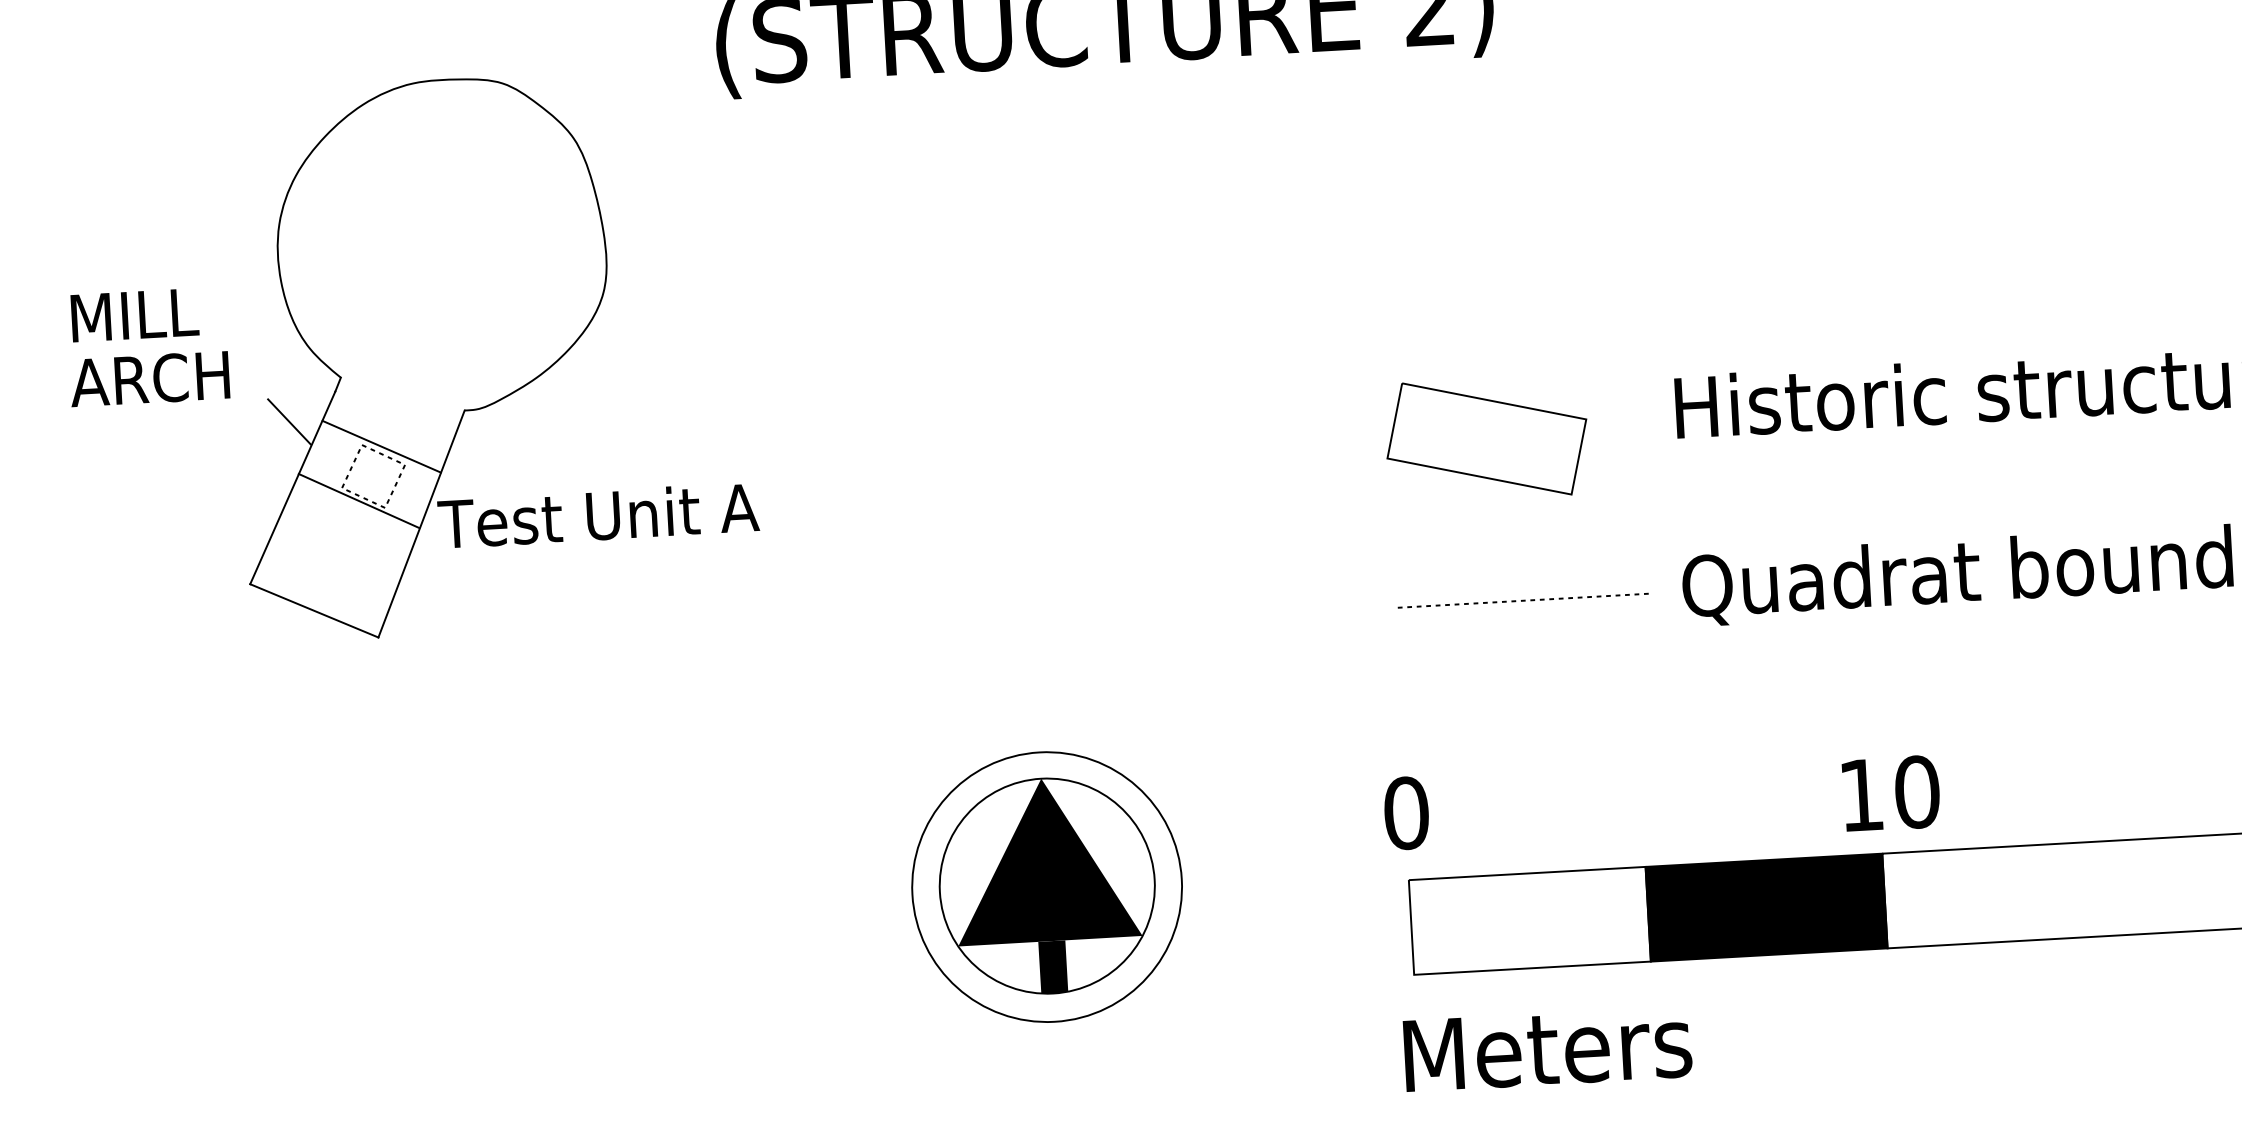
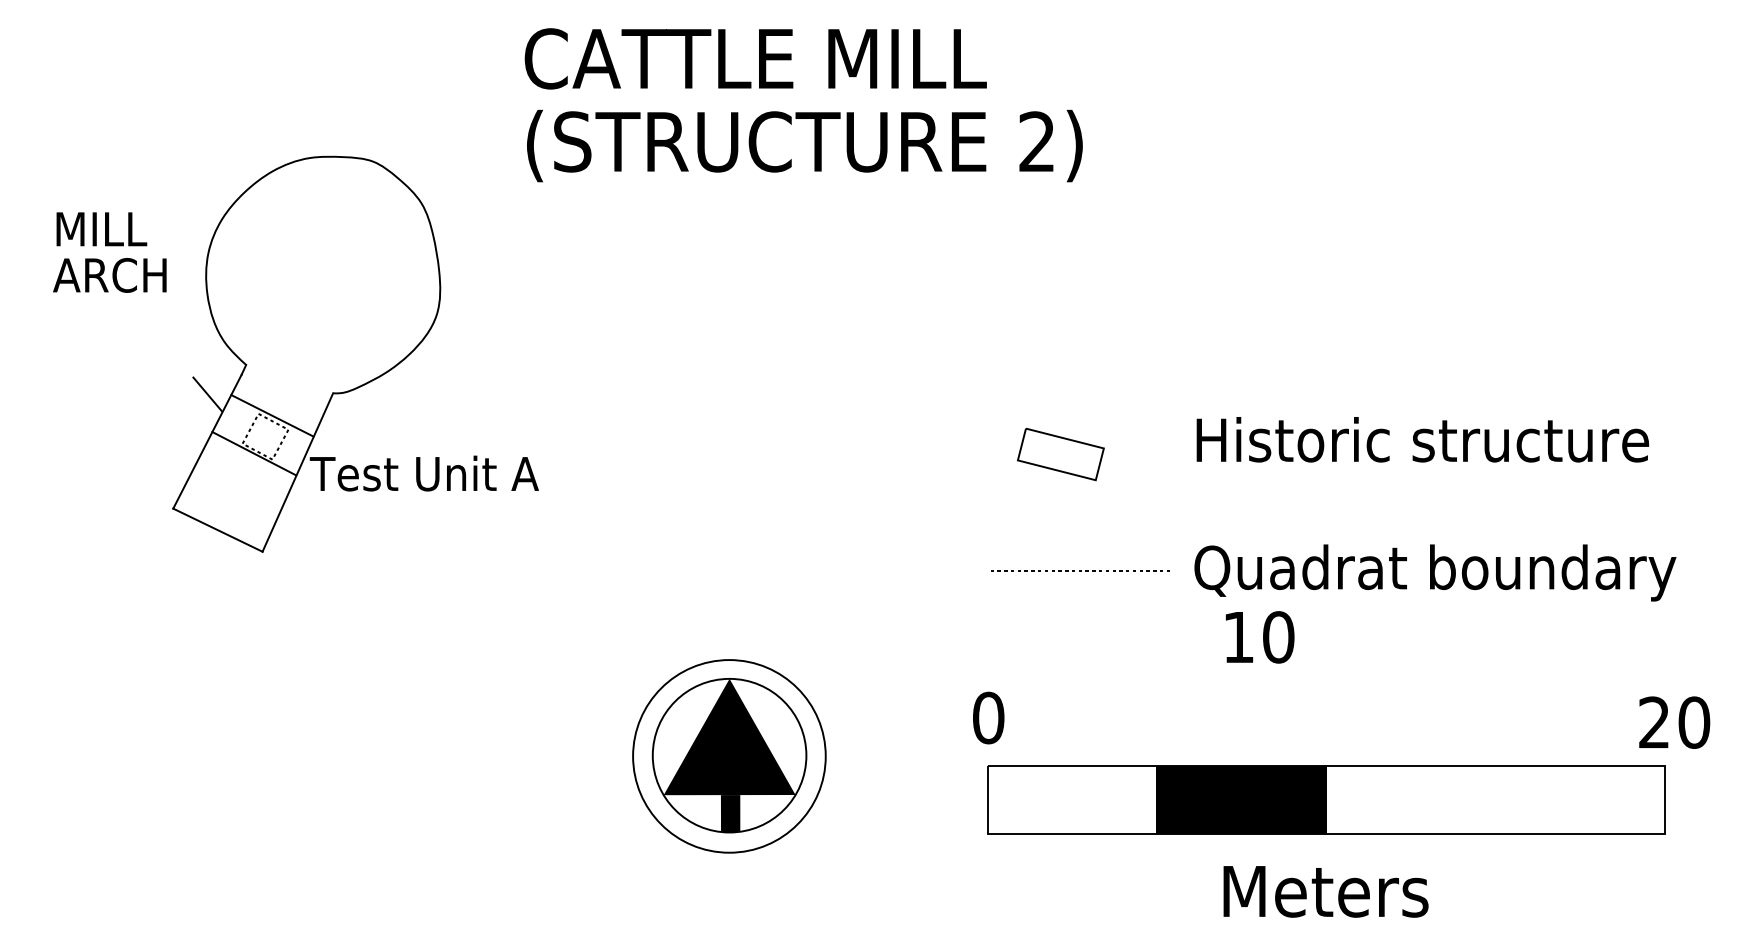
text: (147, 347) -> (109, 252), moved
part: (1486, 439) -> (1060, 454), size x0.6
text: (1890, 793) -> (1259, 637), moved
text: (1547, 1048) -> (1325, 891), moved

